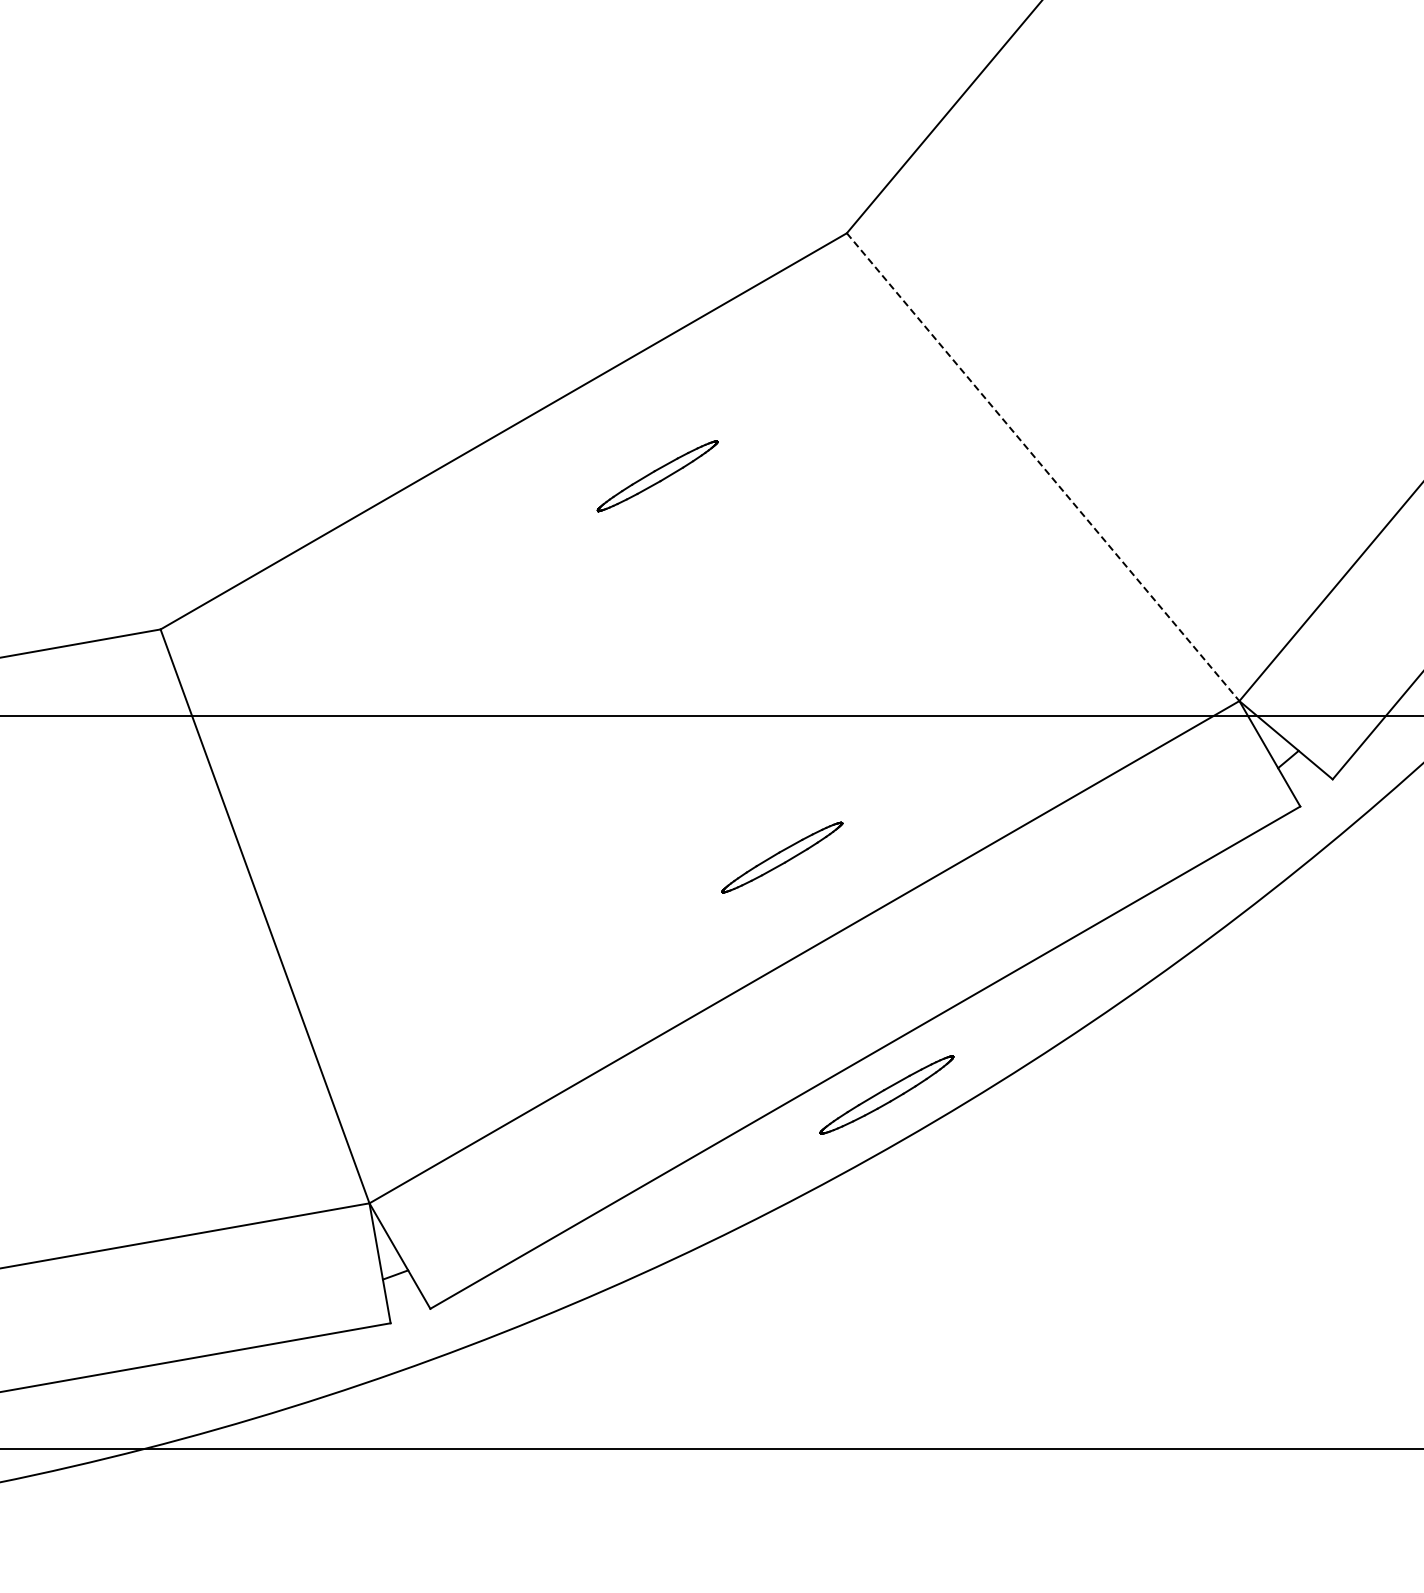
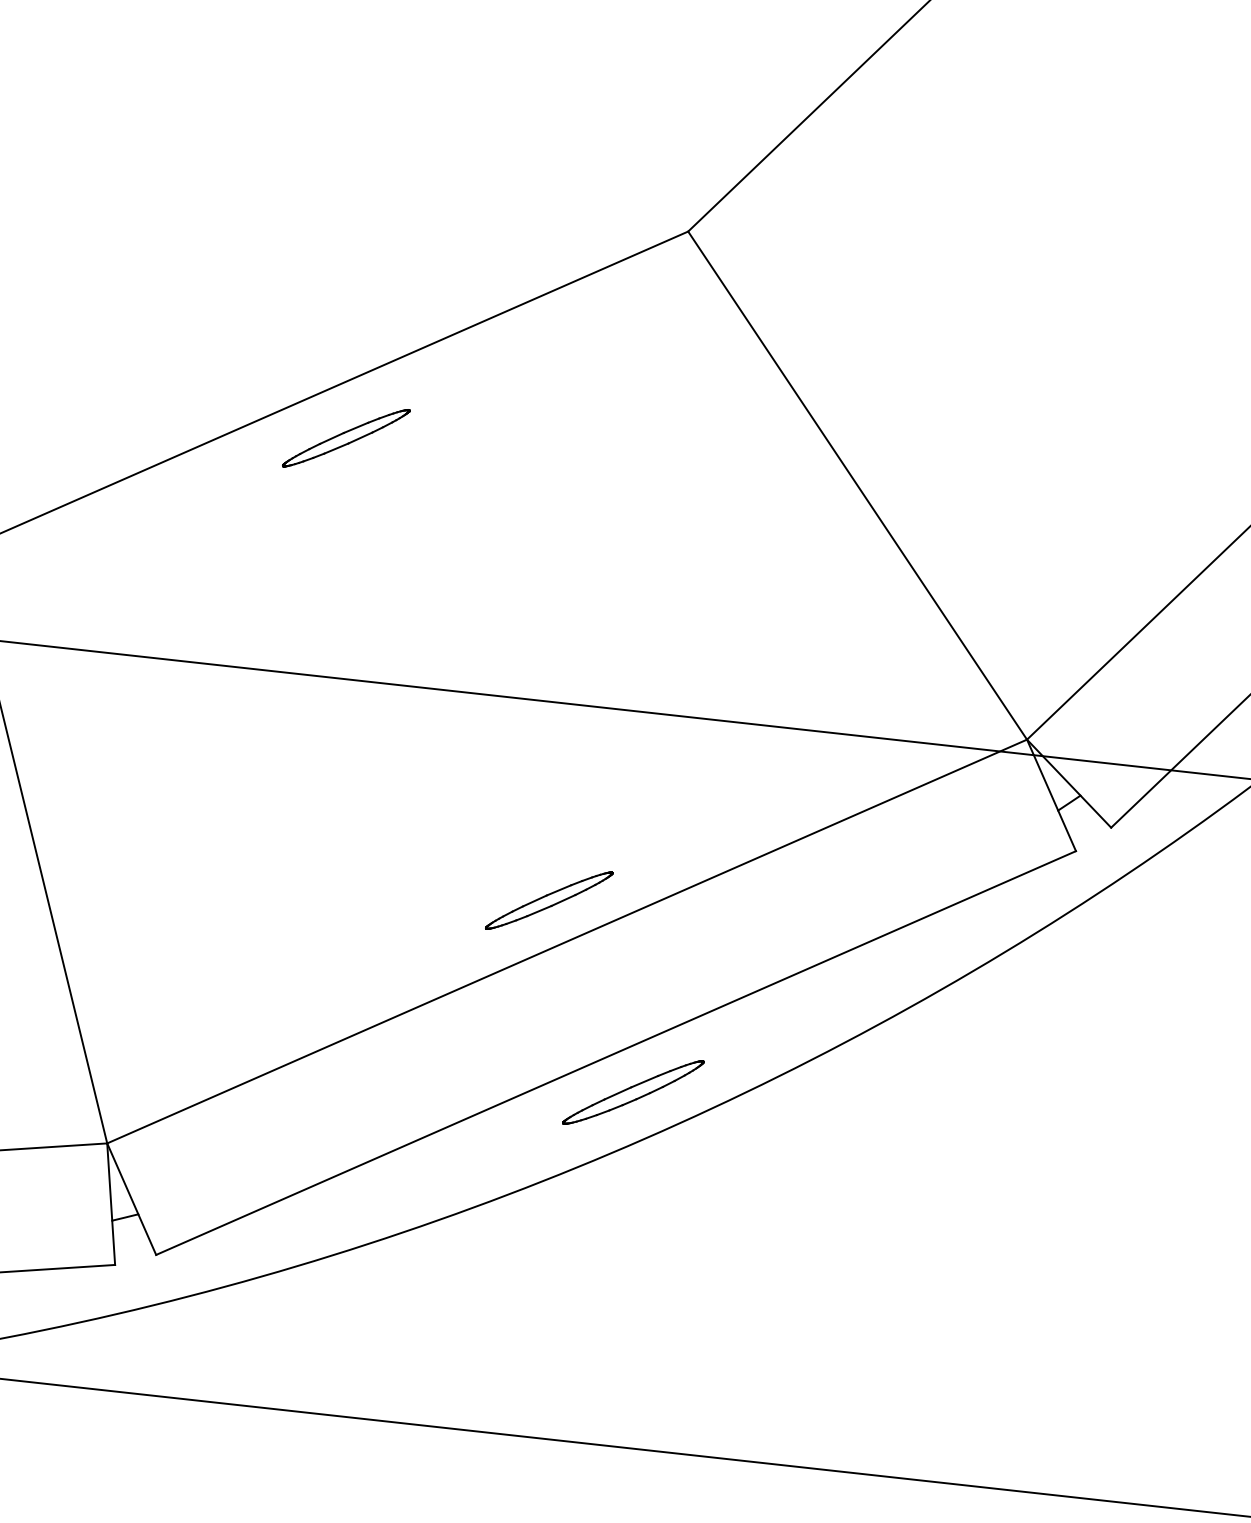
line: (1043, 467) -> (857, 485), dashed -> solid
part: (657, 476) -> (346, 438), moved
part: (782, 857) -> (549, 900), moved

